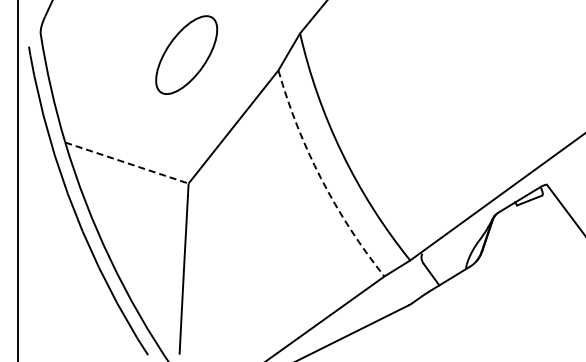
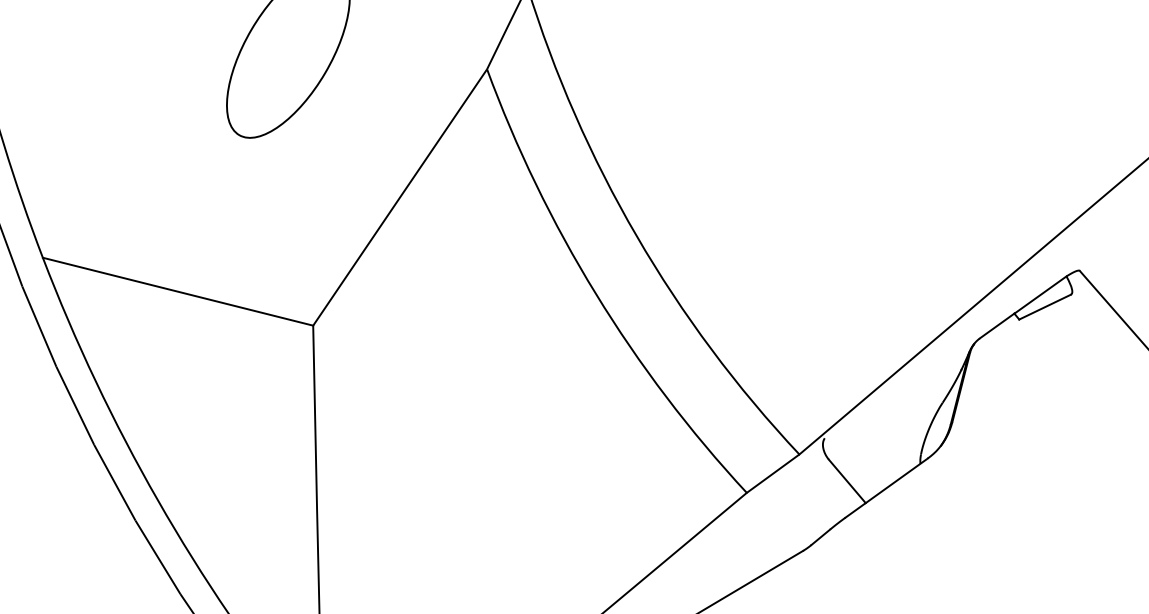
line: (126, 163) -> (177, 292), dashed -> solid
arc: (321, 178) -> (596, 293), dashed -> solid

